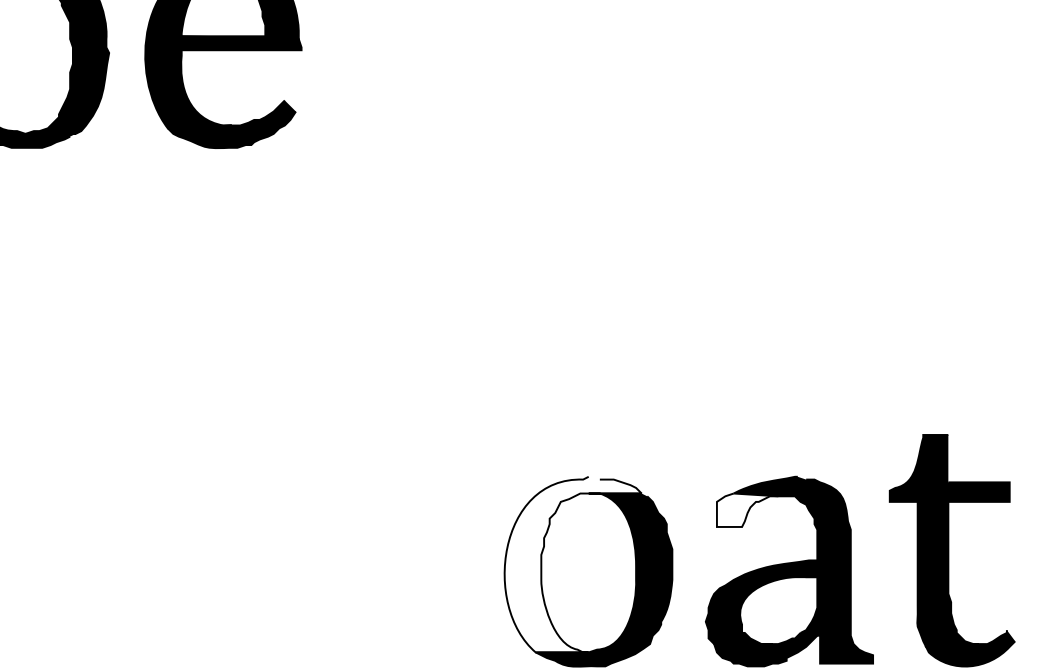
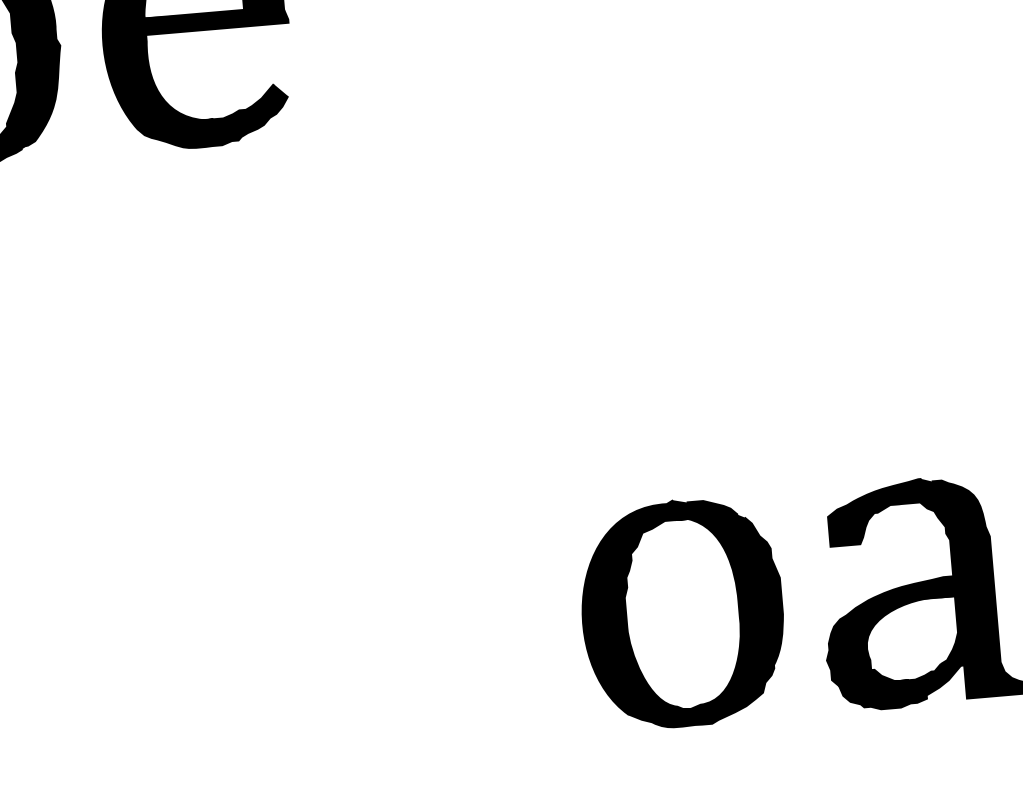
fill: (747, 509) -> (865, 522), added
fill: (572, 564) -> (662, 606), added

